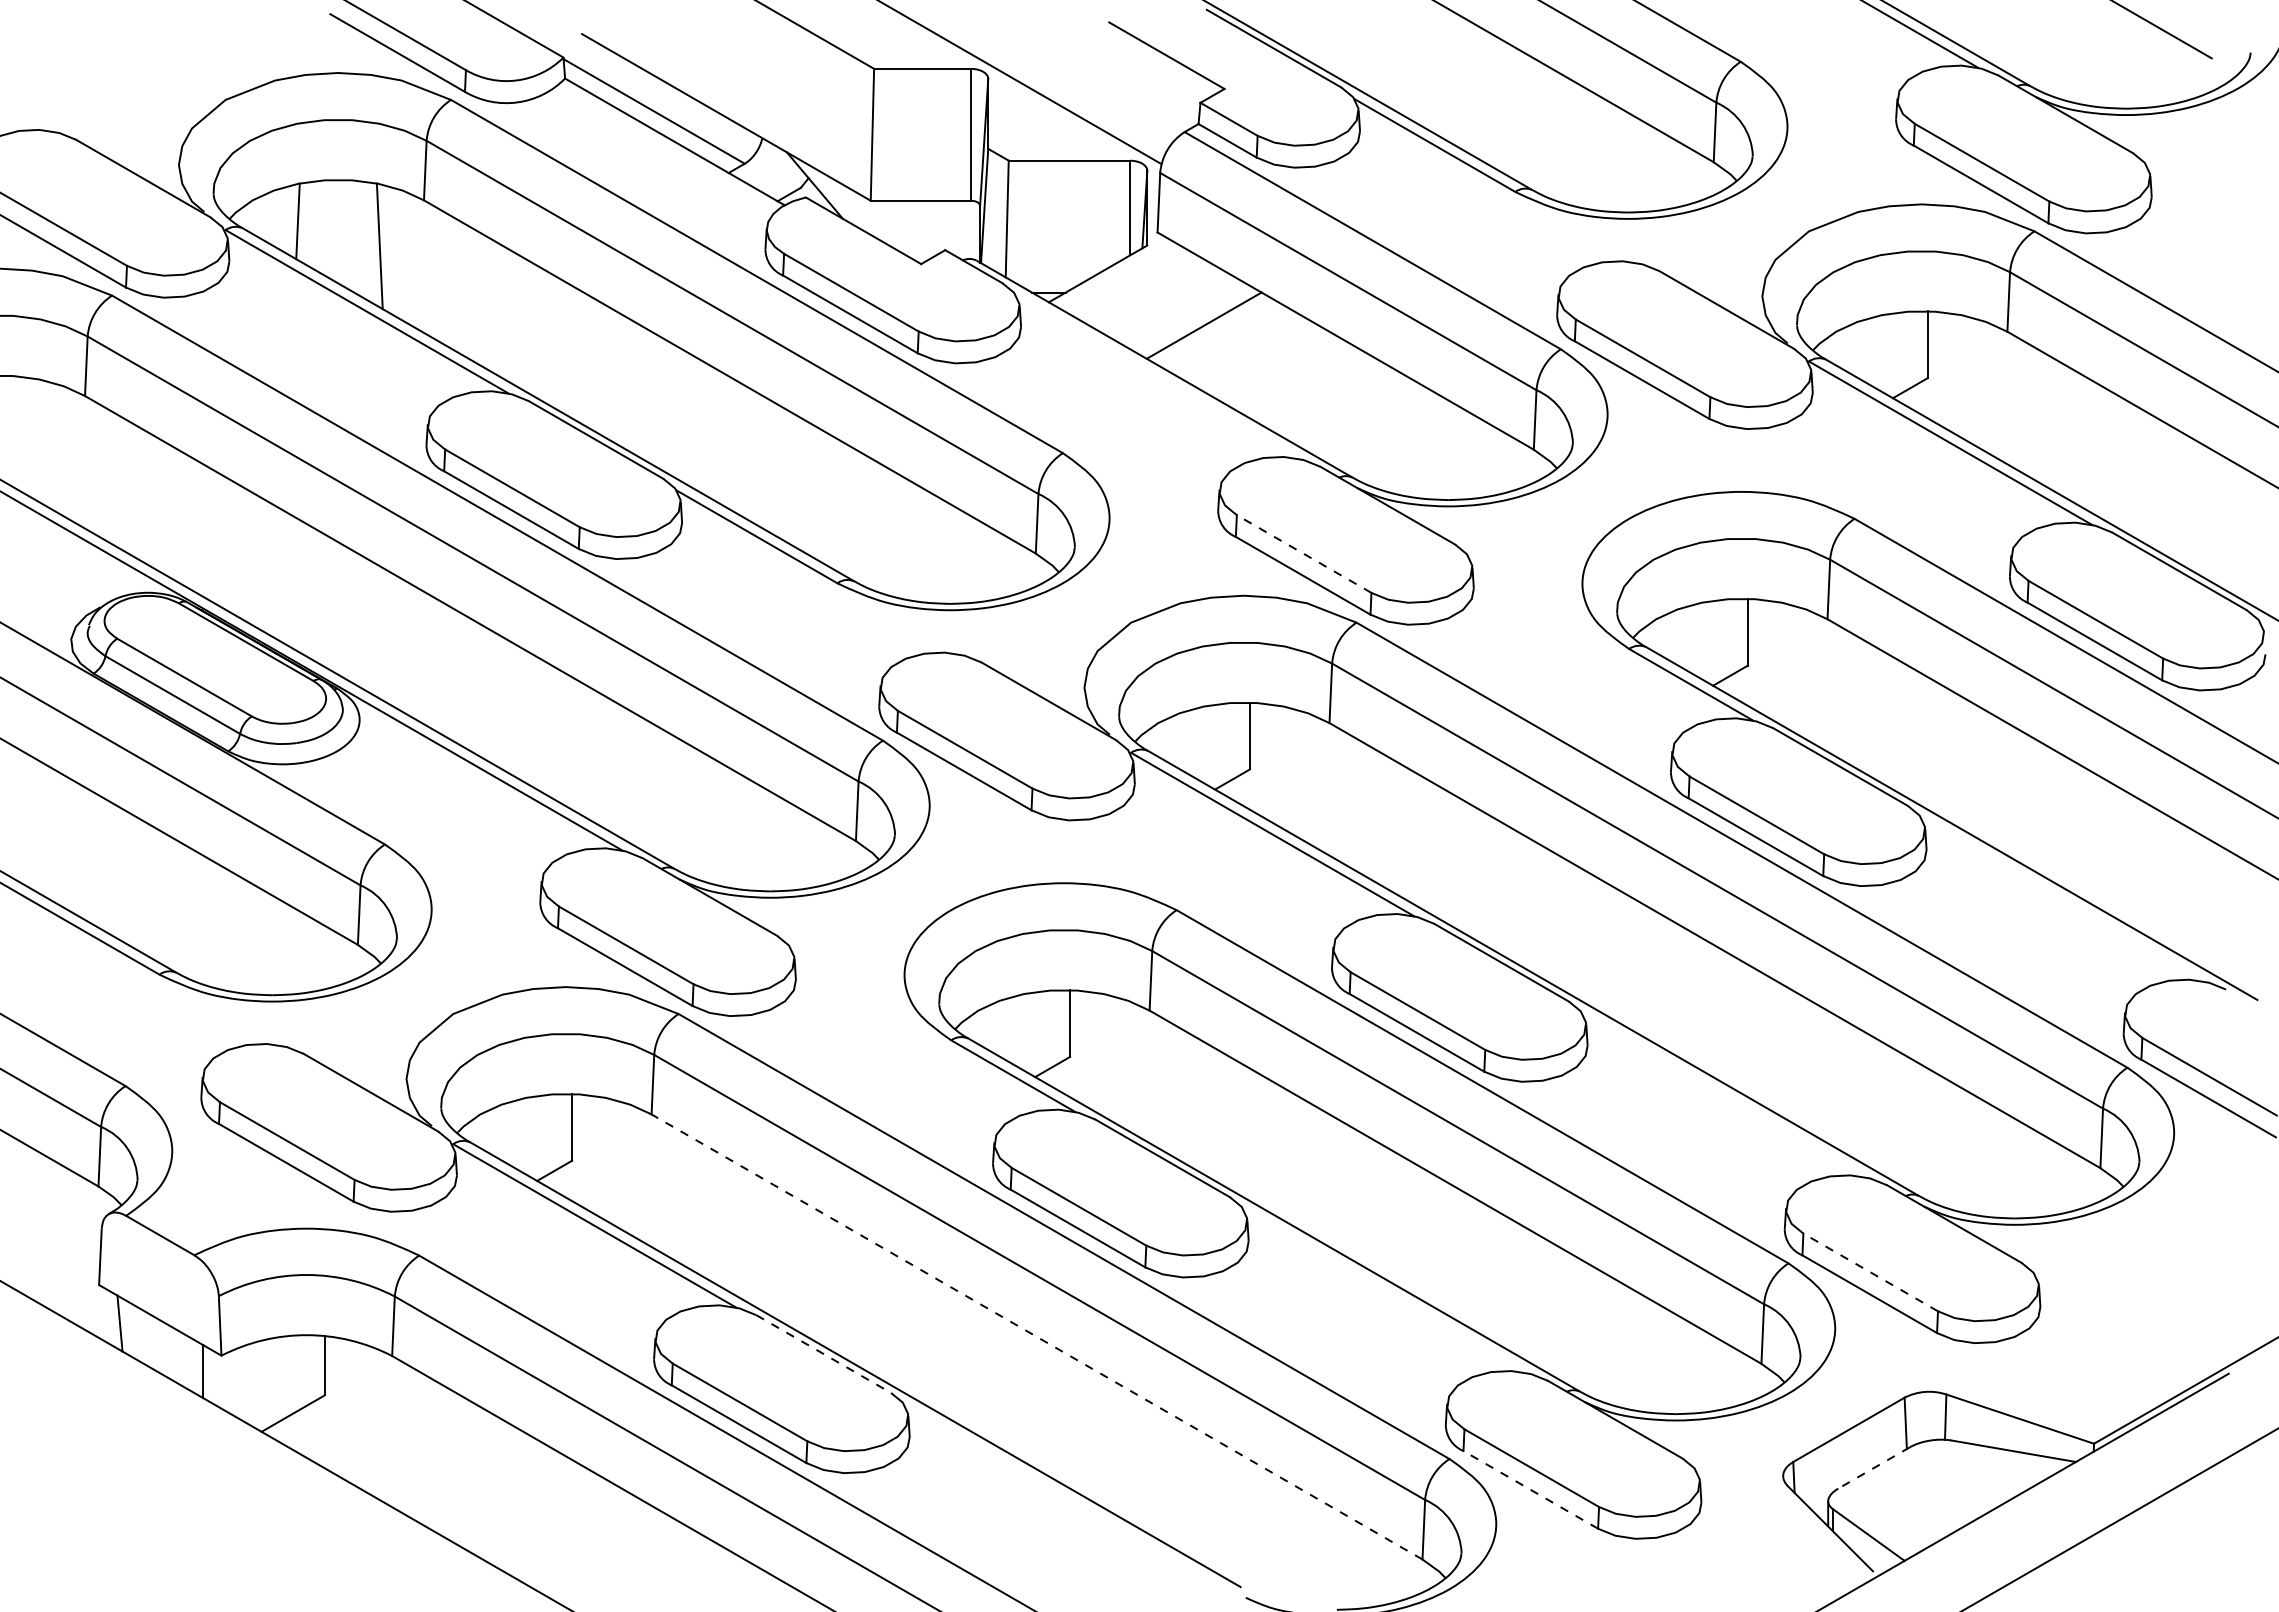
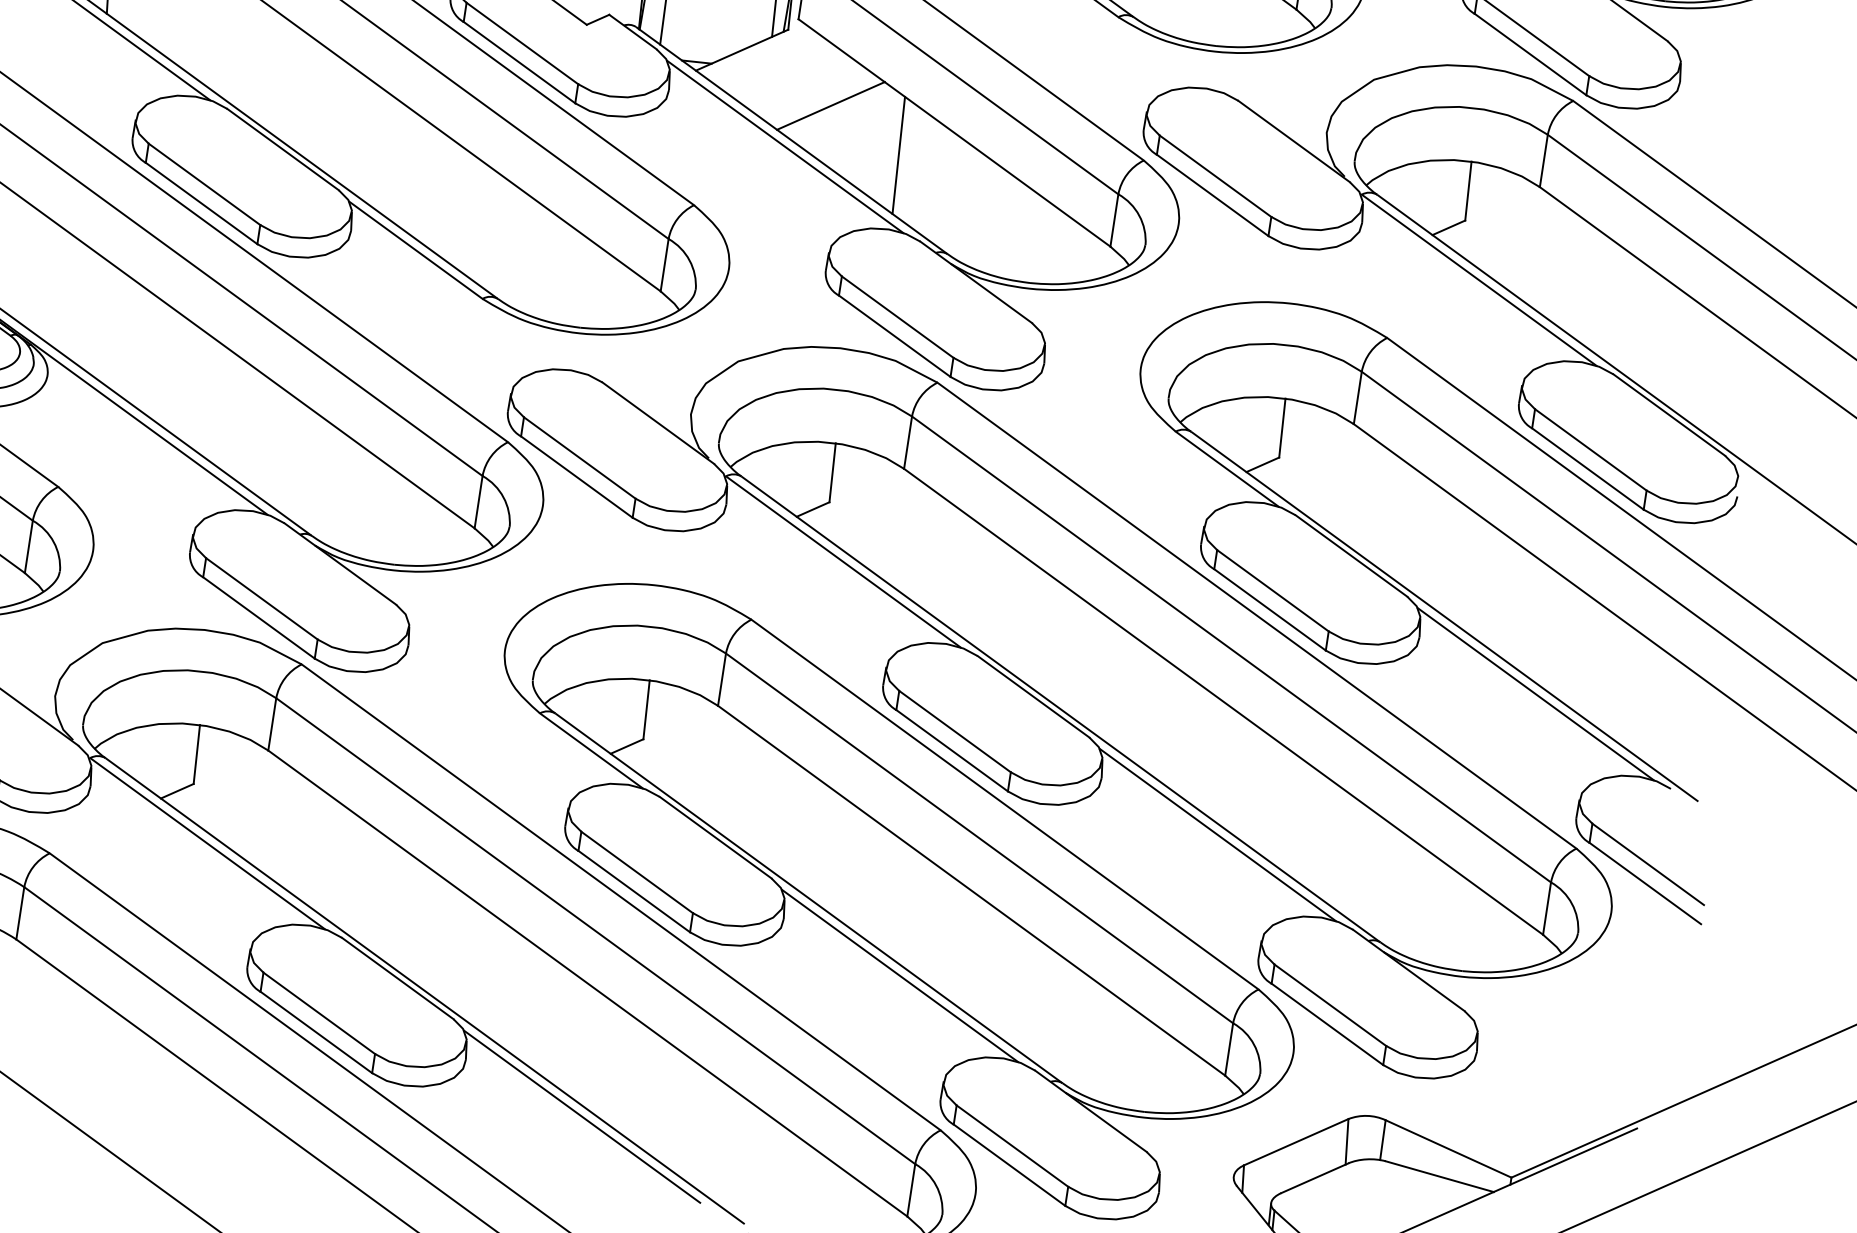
line: (1286, 372) -> (899, 155), added
line: (1157, 376) -> (784, 146), added
line: (1304, 554) -> (897, 317), dashed -> solid
line: (2063, 899) -> (1535, 693), added
line: (1724, 1095) -> (1217, 835), added
line: (1870, 1272) -> (1330, 1005), dashed -> solid
line: (1385, 1290) -> (900, 975), added
line: (1036, 1336) -> (587, 983), dashed -> solid
line: (823, 1354) -> (397, 978), dashed -> solid
line: (1873, 1468) -> (1314, 1178), dashed -> solid
line: (1046, 1486) -> (582, 1116), added
line: (1530, 1489) -> (1009, 1164), dashed -> solid

